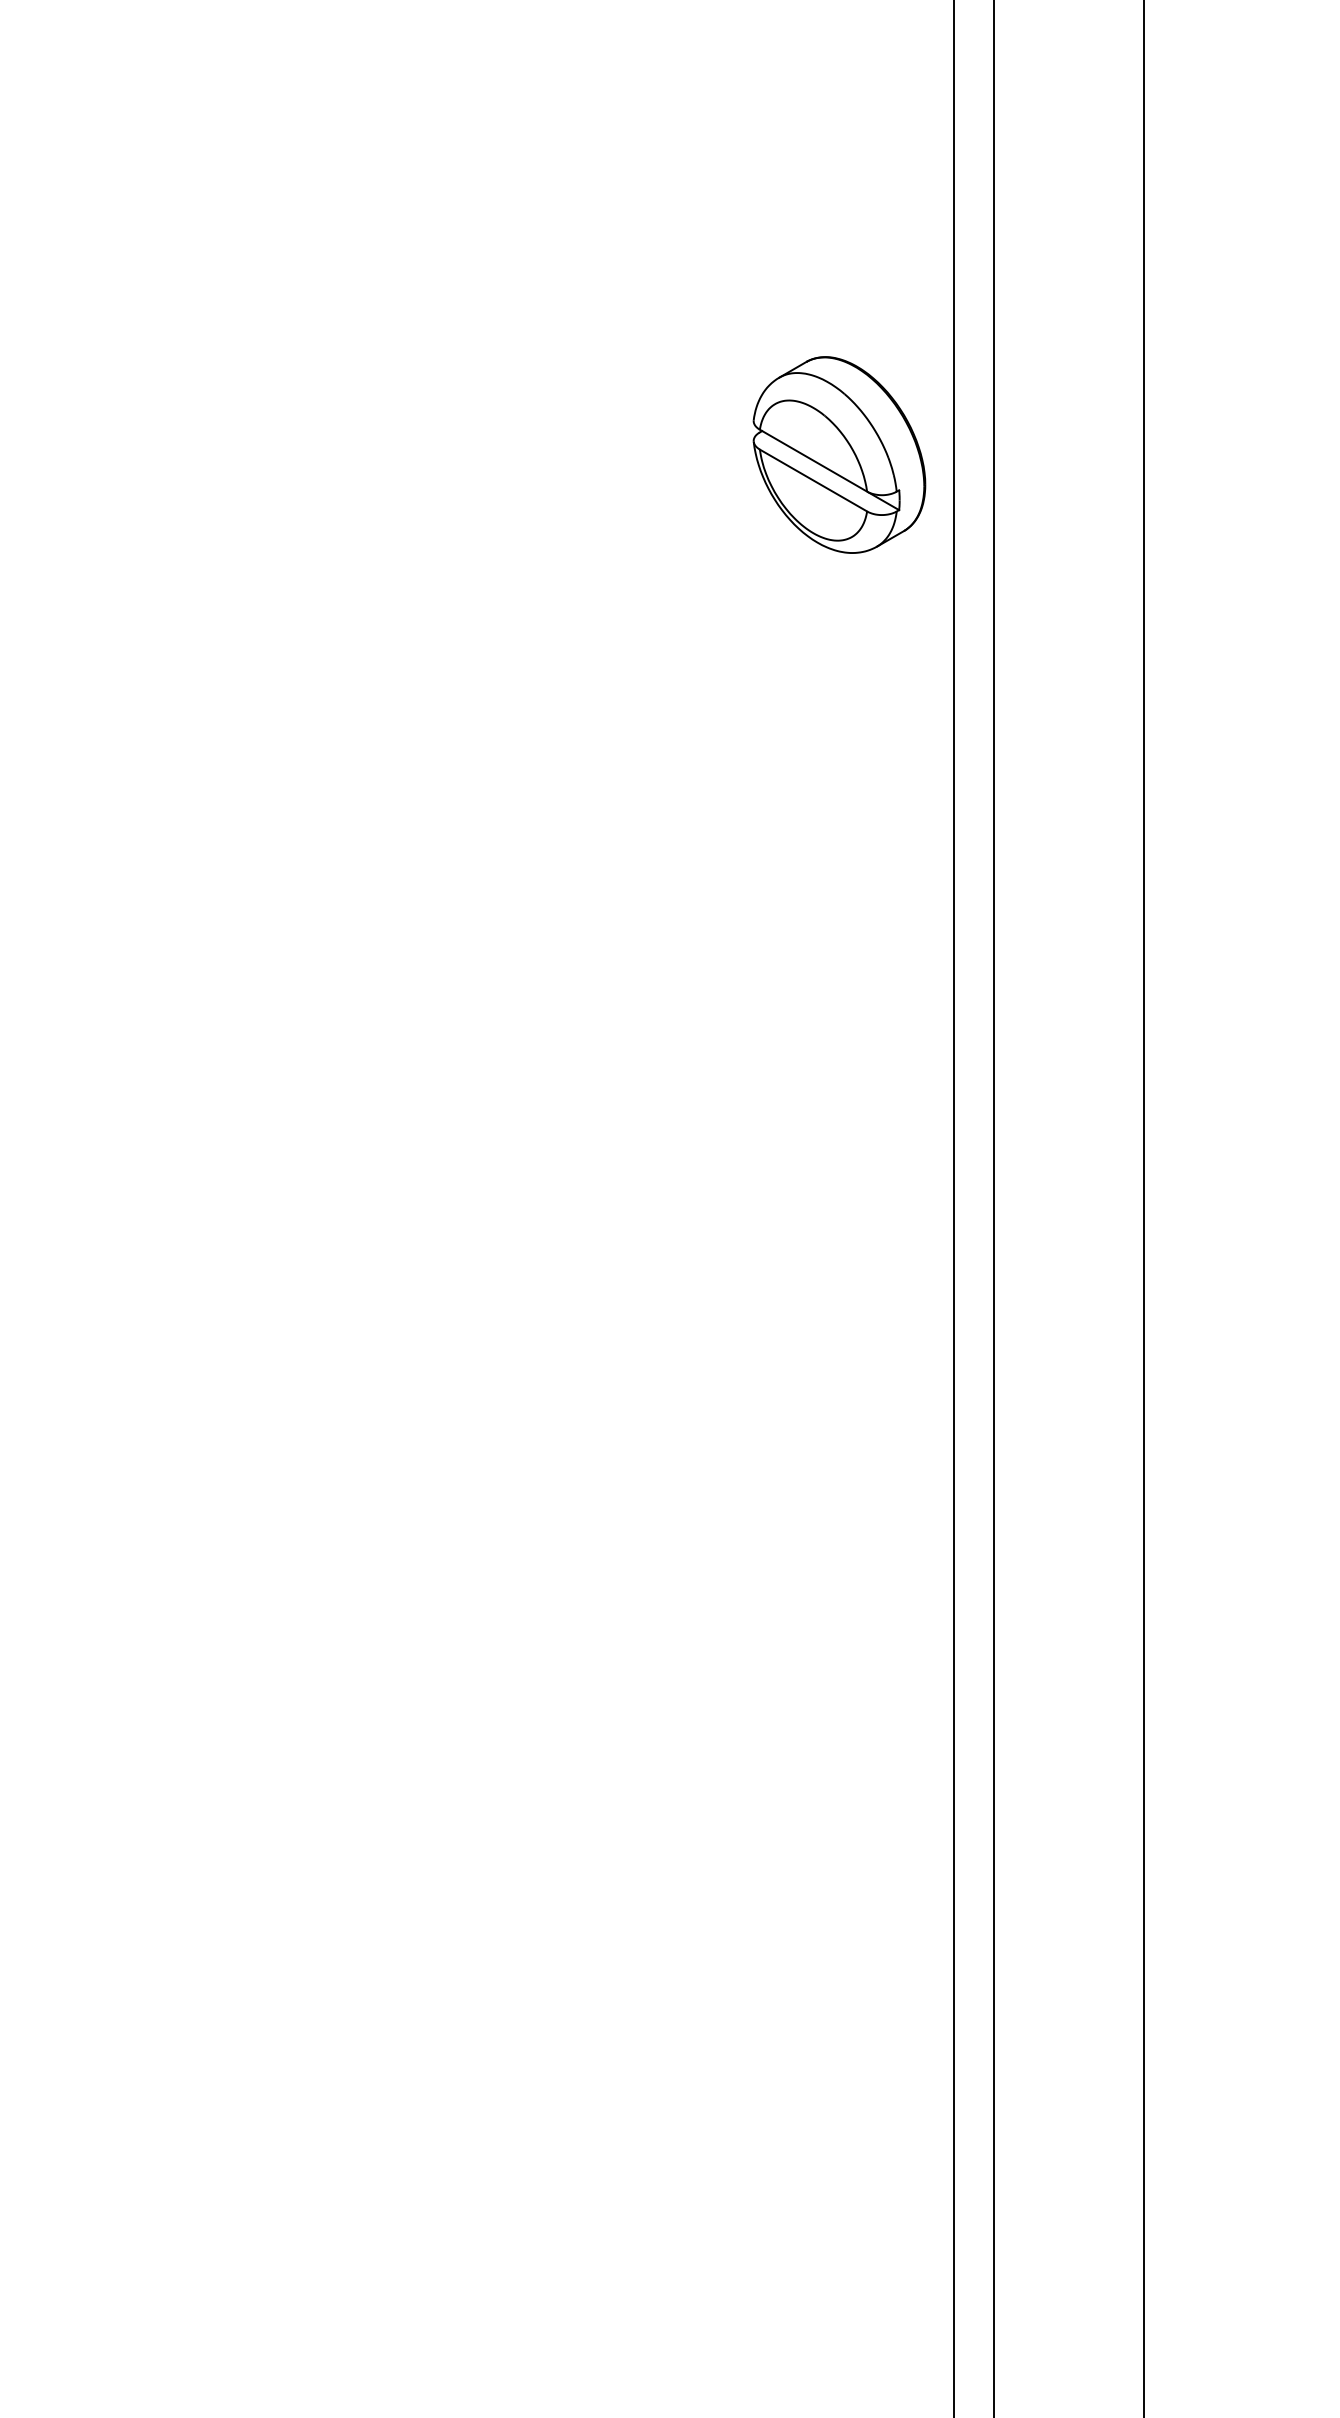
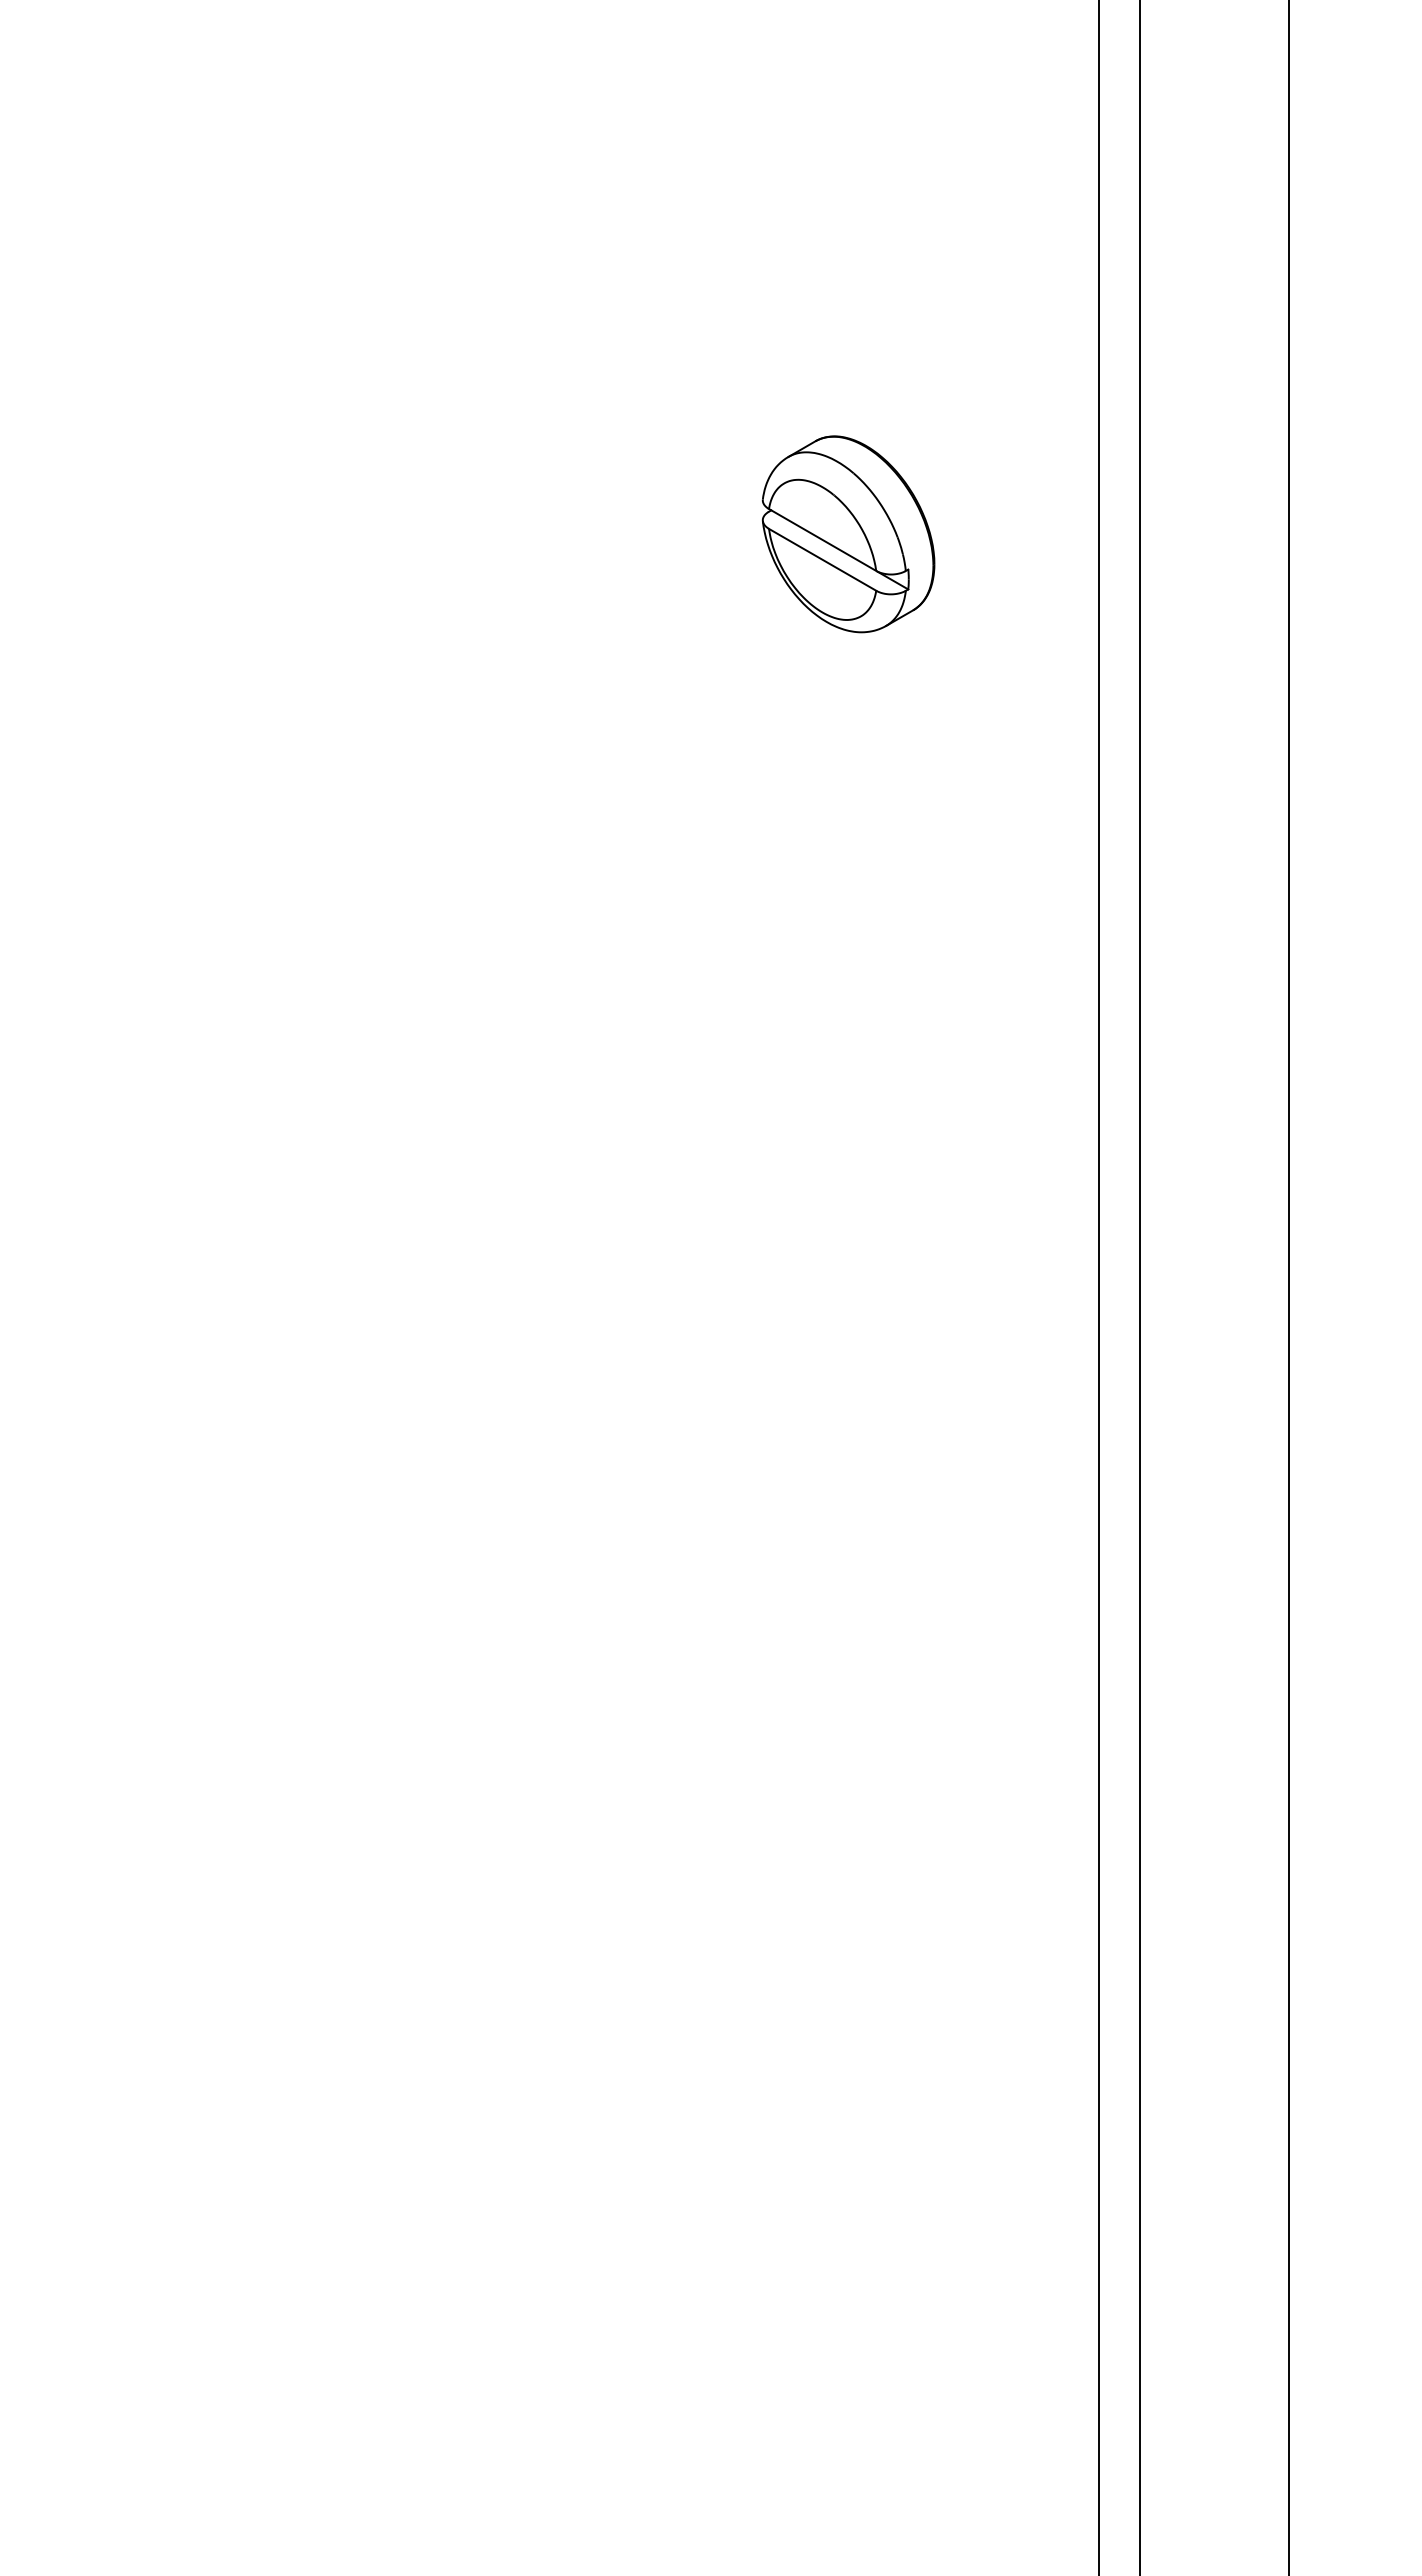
part: (839, 455) -> (848, 534), moved

